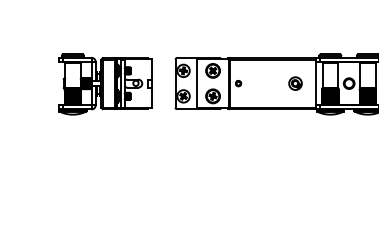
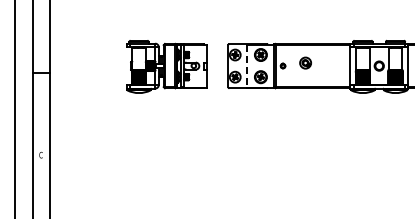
part: (295, 82) -> (305, 62), moved
line: (196, 84) -> (246, 66), solid -> dashed

